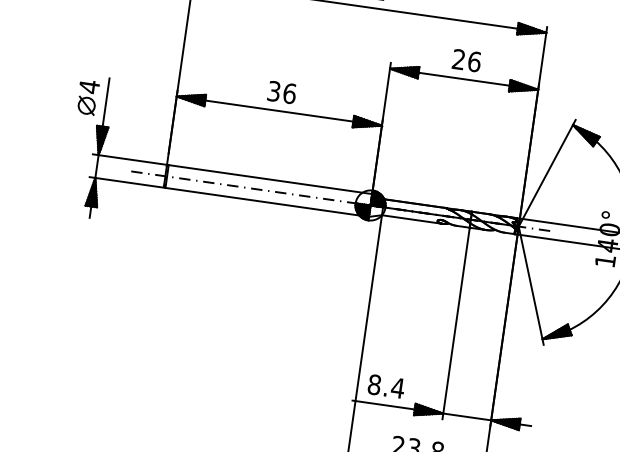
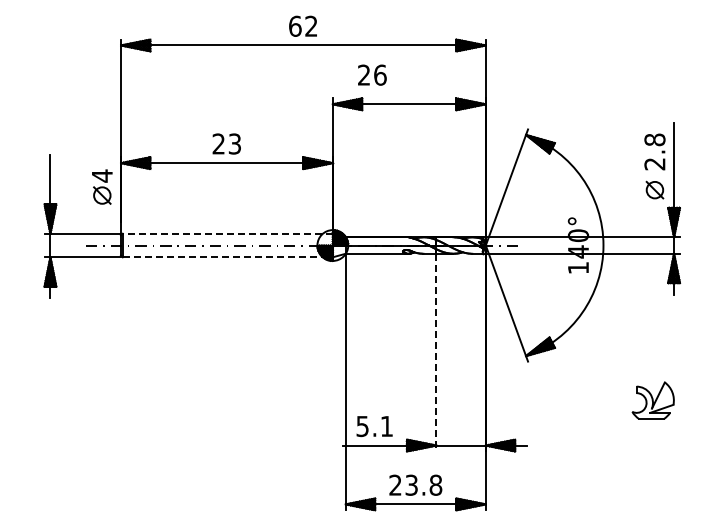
text: (467, 60) -> (372, 74), moved
text: (281, 91) -> (226, 143), 36 -> 23
part: (88, 97) -> (102, 186), moved
line: (270, 179) -> (227, 233), solid -> dashed
line: (267, 202) -> (228, 257), solid -> dashed
line: (456, 323) -> (436, 352), solid -> dashed
text: (386, 385) -> (374, 425), 8.4 -> 5.1

